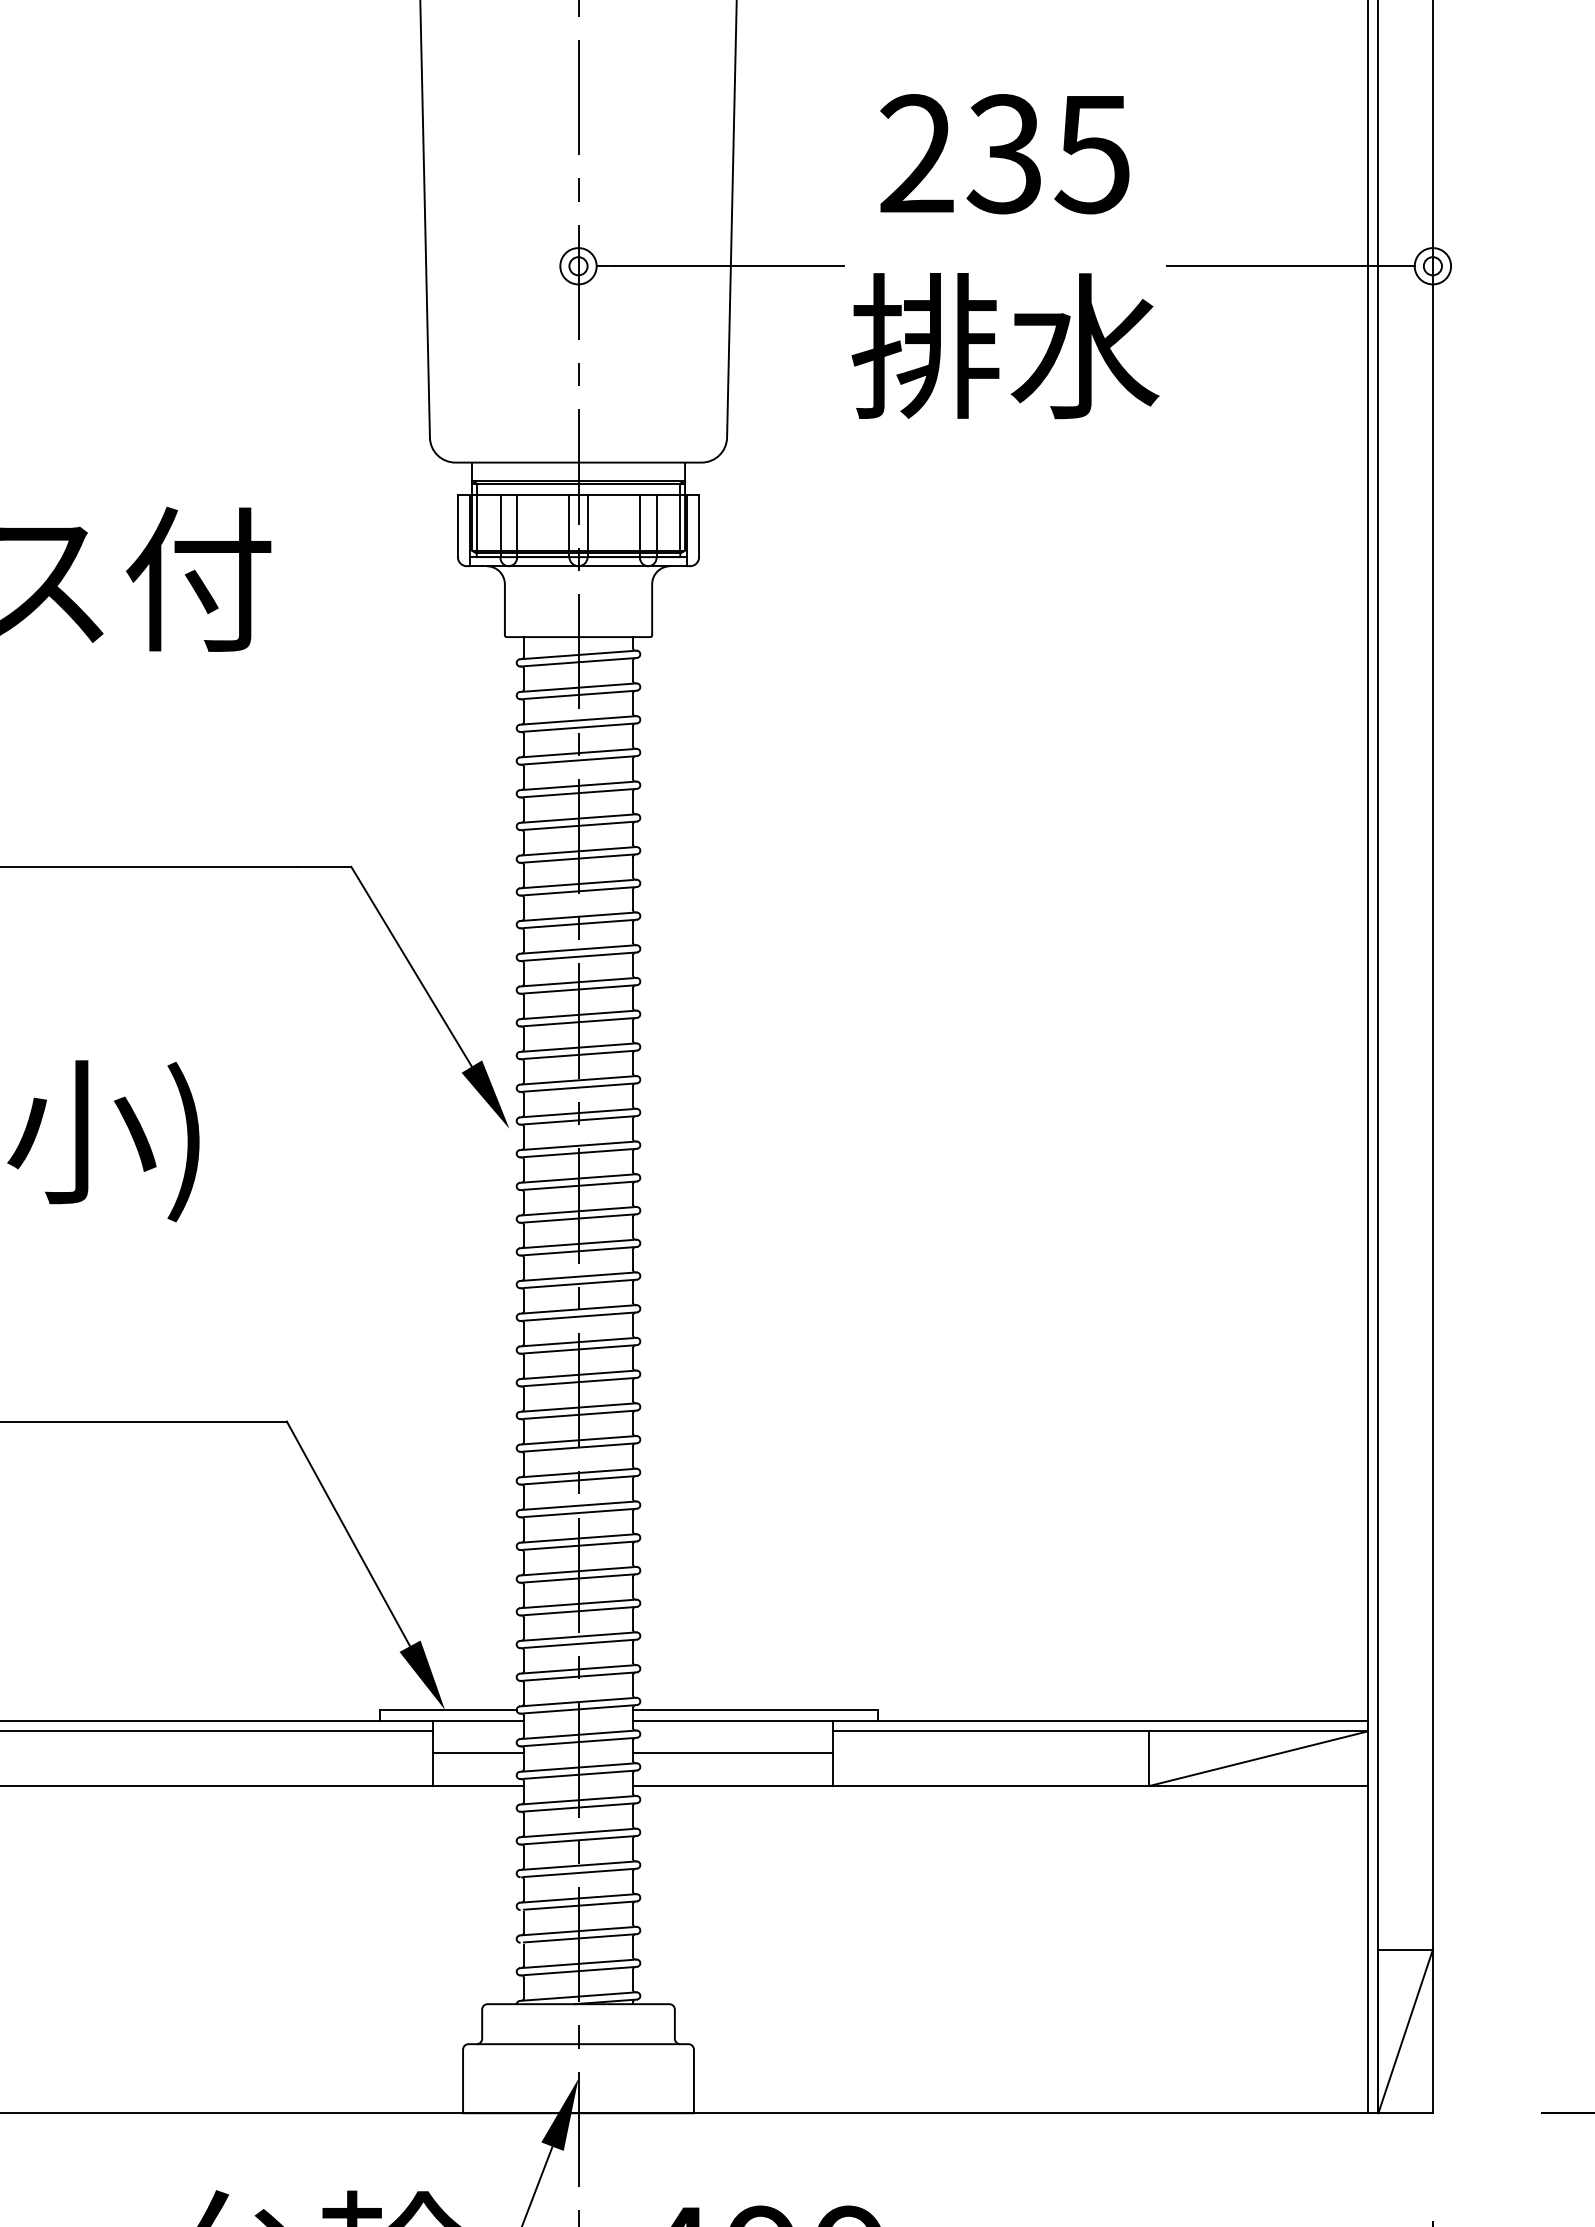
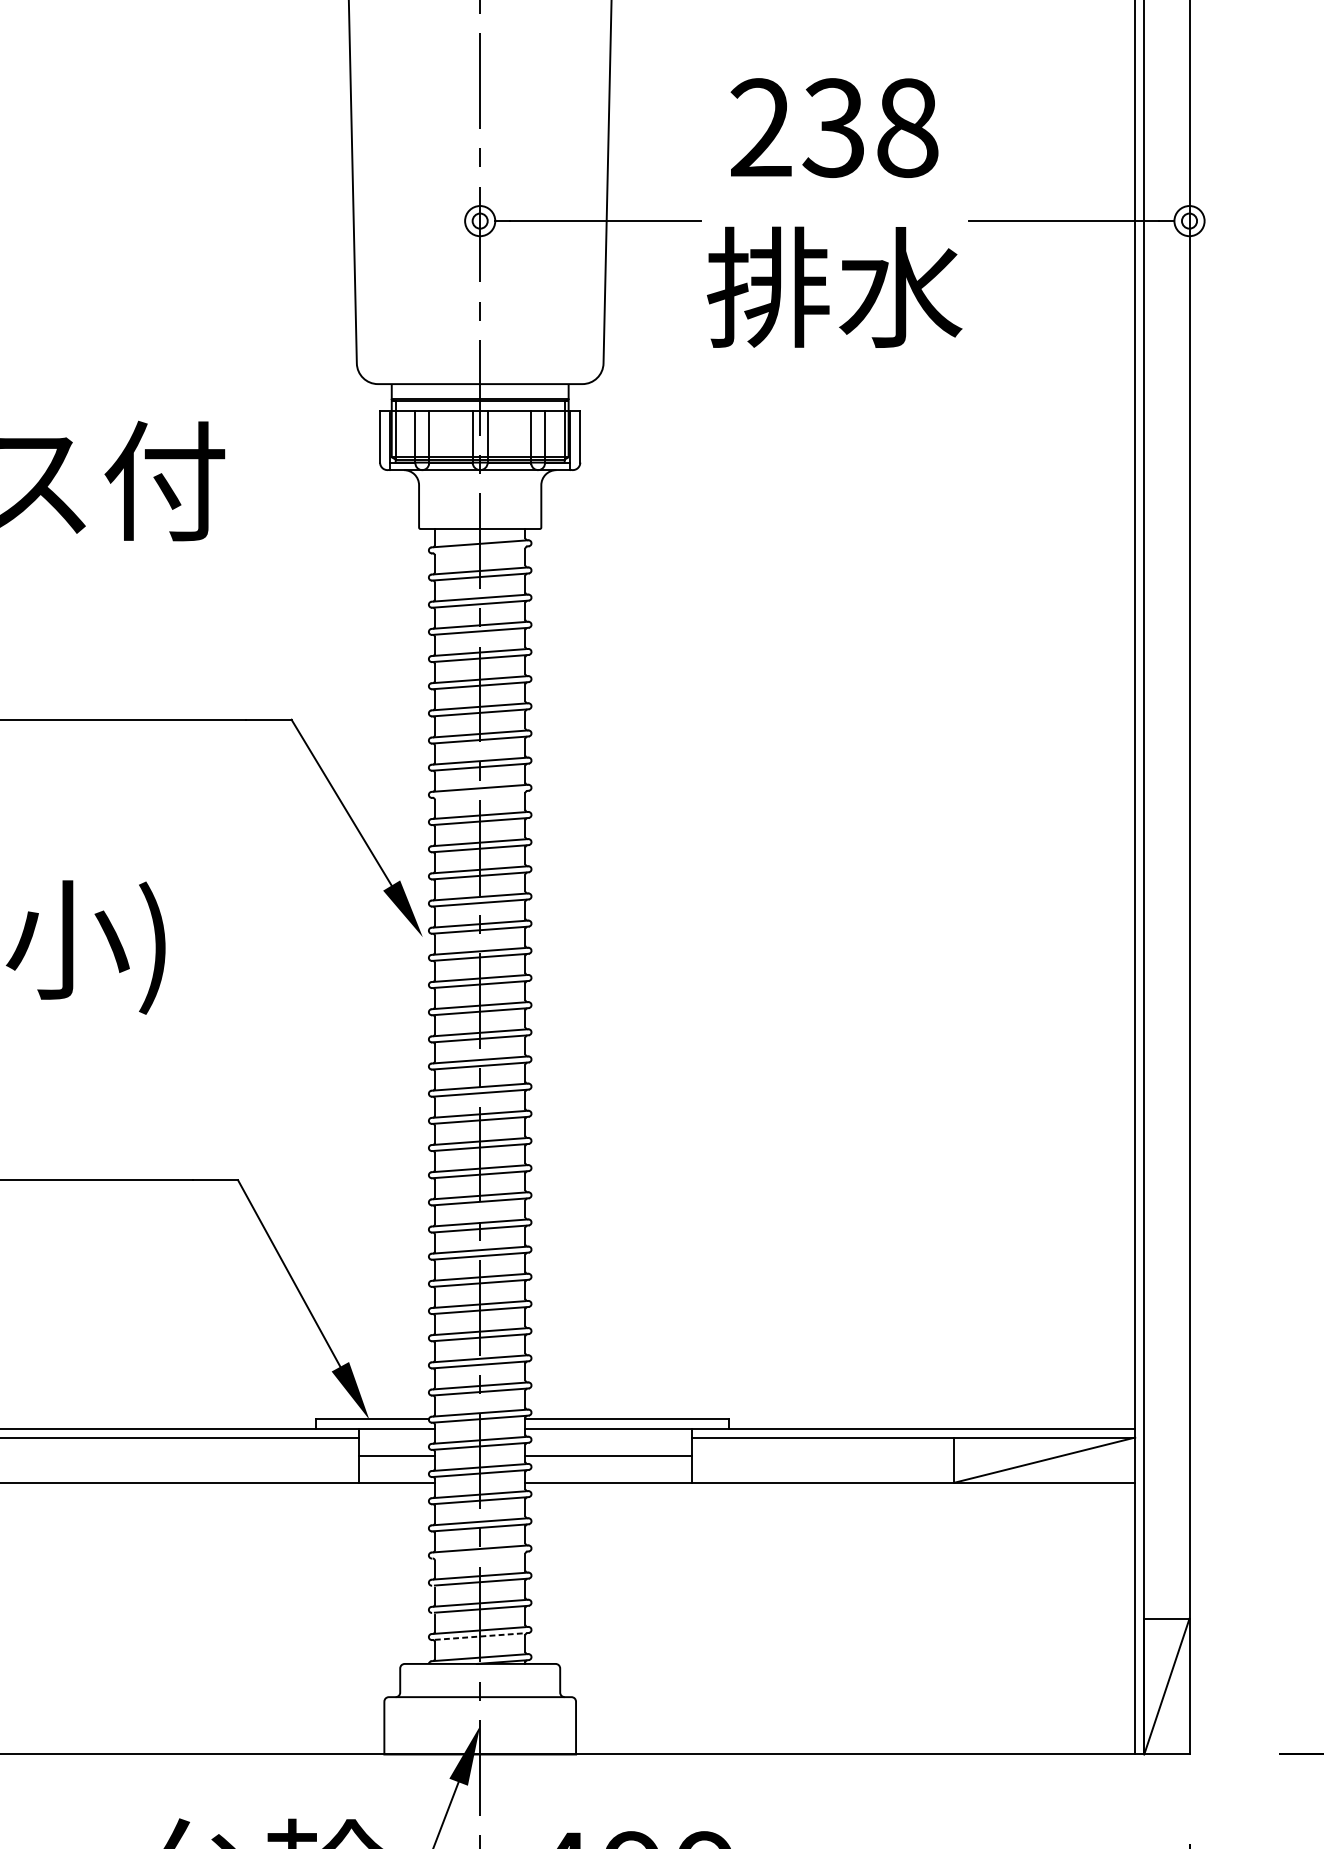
text: (1092, 154) -> (906, 128), 235 -> 238
line: (578, 662) -> (480, 550), removed
line: (578, 956) -> (480, 794), removed
line: (578, 1872) -> (480, 1554), removed
line: (578, 1971) -> (480, 1636), solid -> dashed

